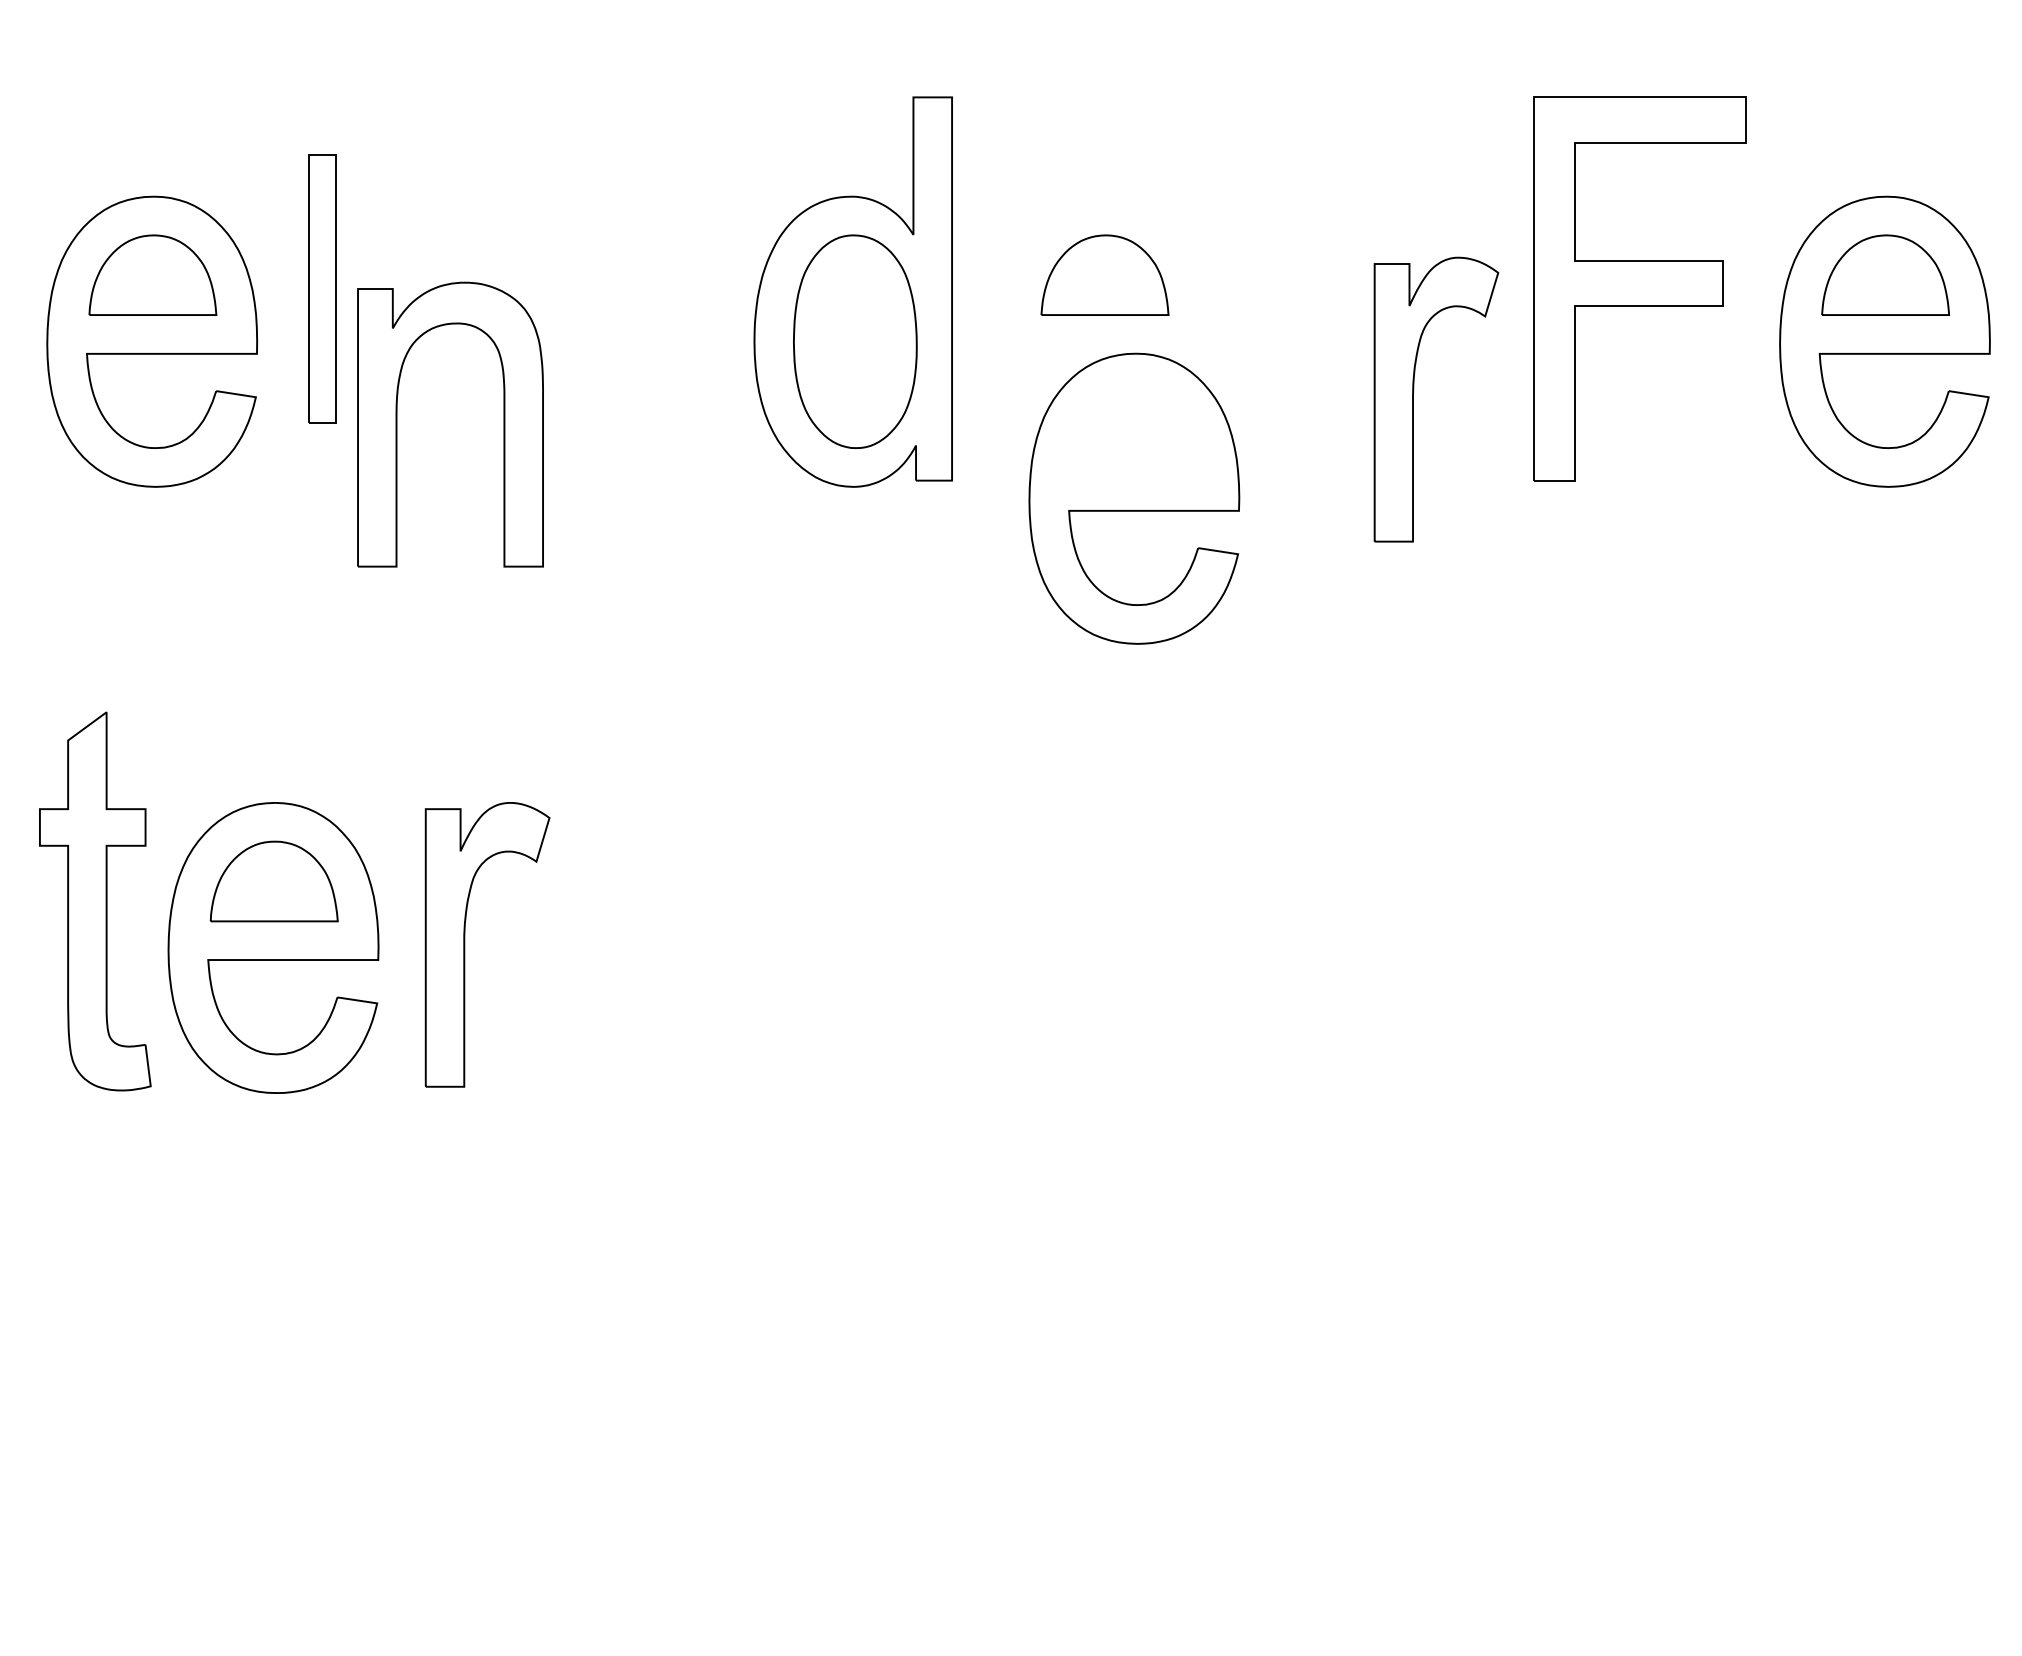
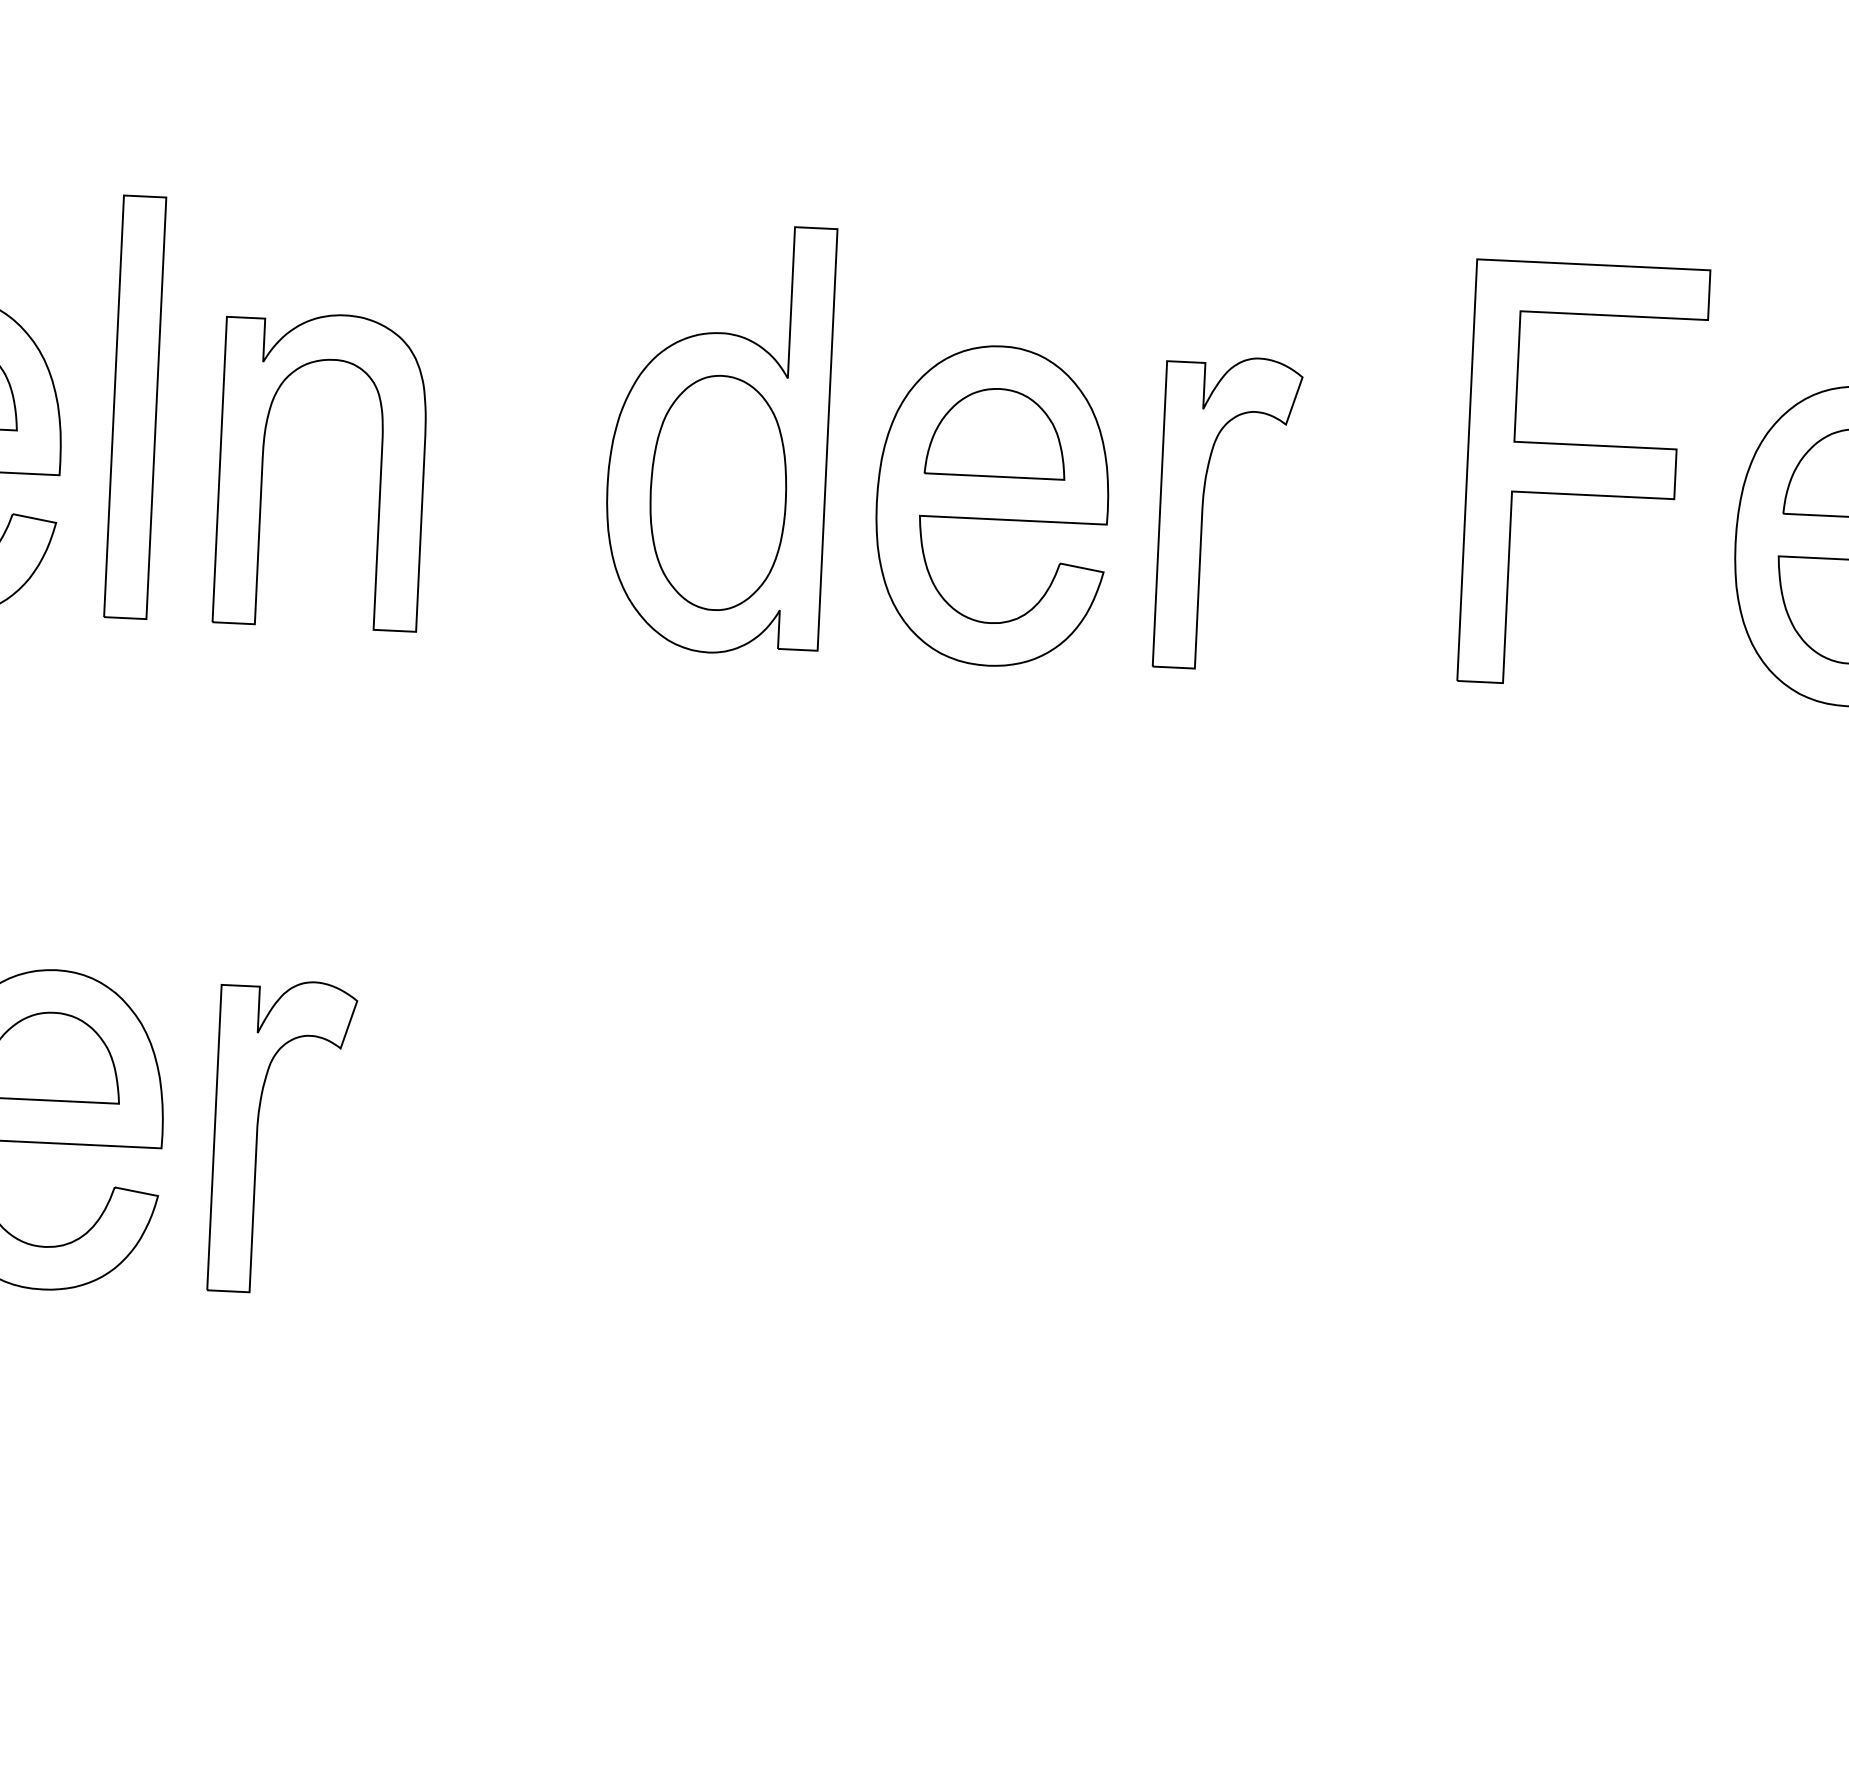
part: (322, 288) -> (135, 406), size x1.43
part: (1413, 399) -> (1202, 512), moved
part: (397, 424) -> (263, 467), moved
part: (1134, 498) -> (992, 505), moved

